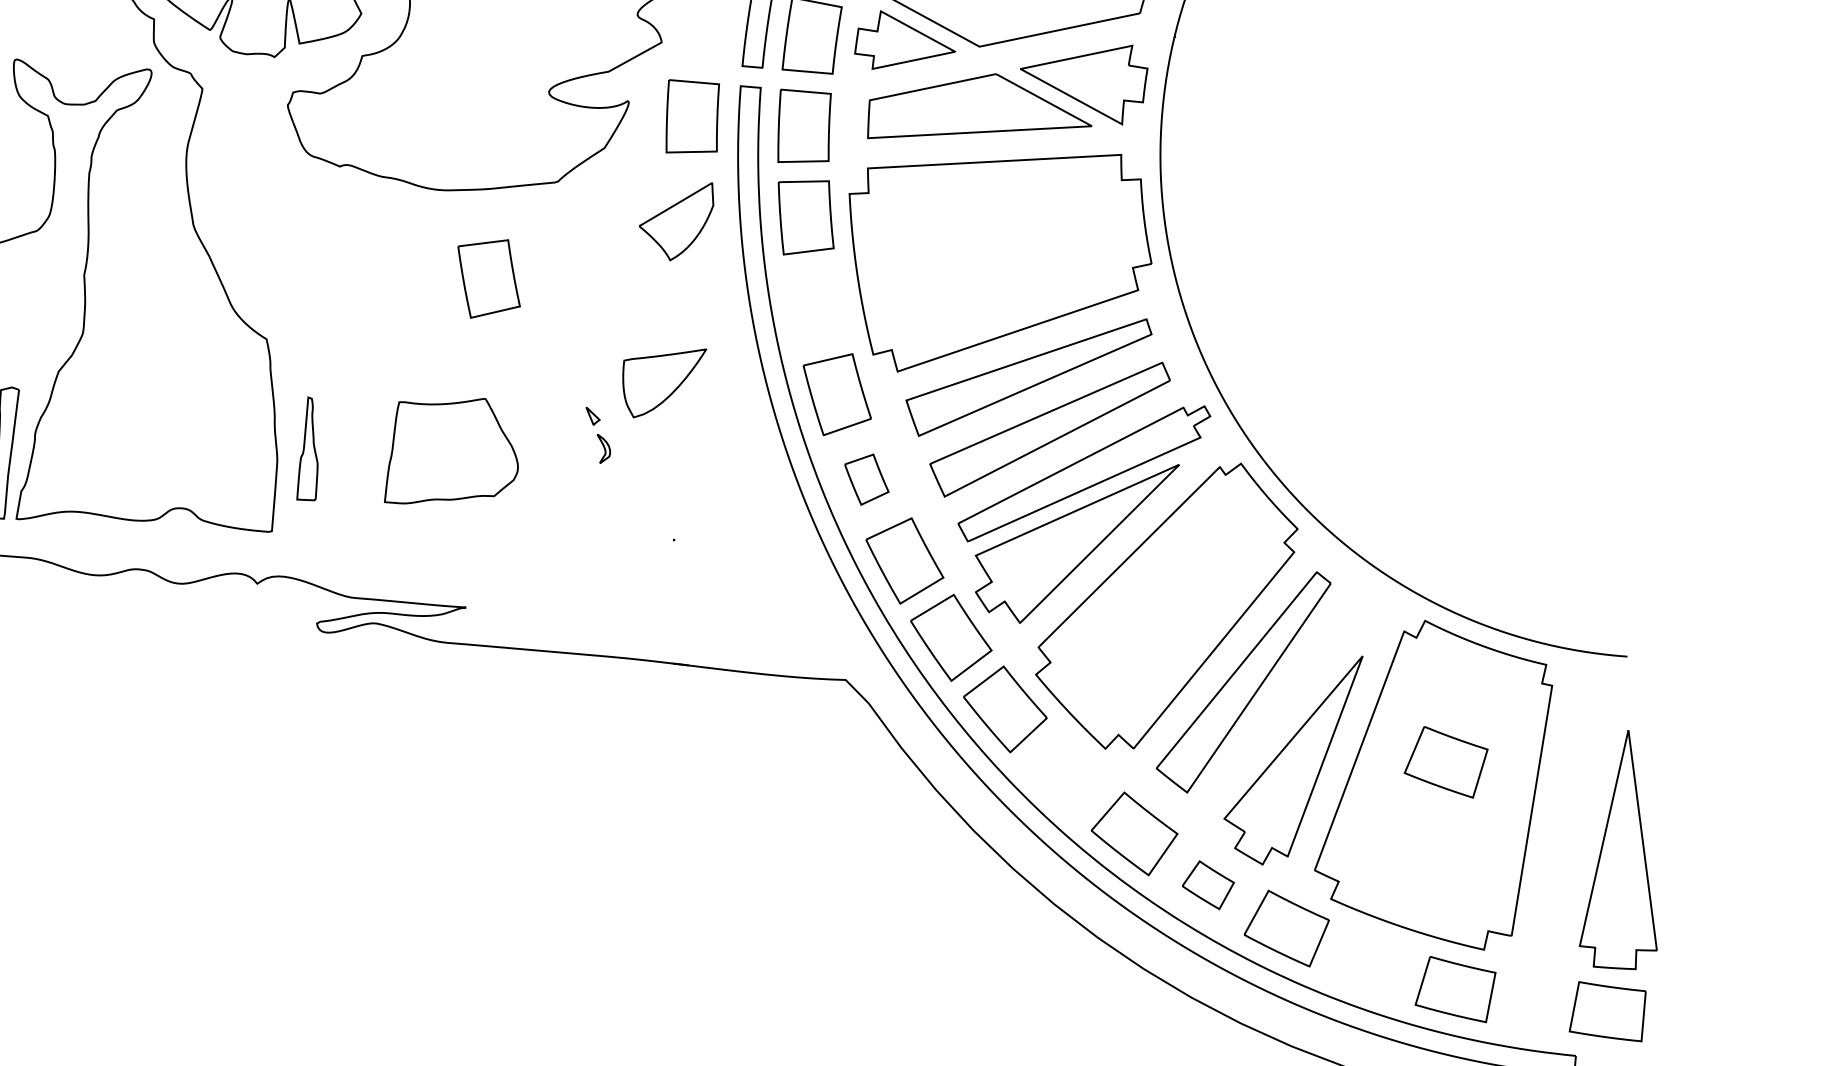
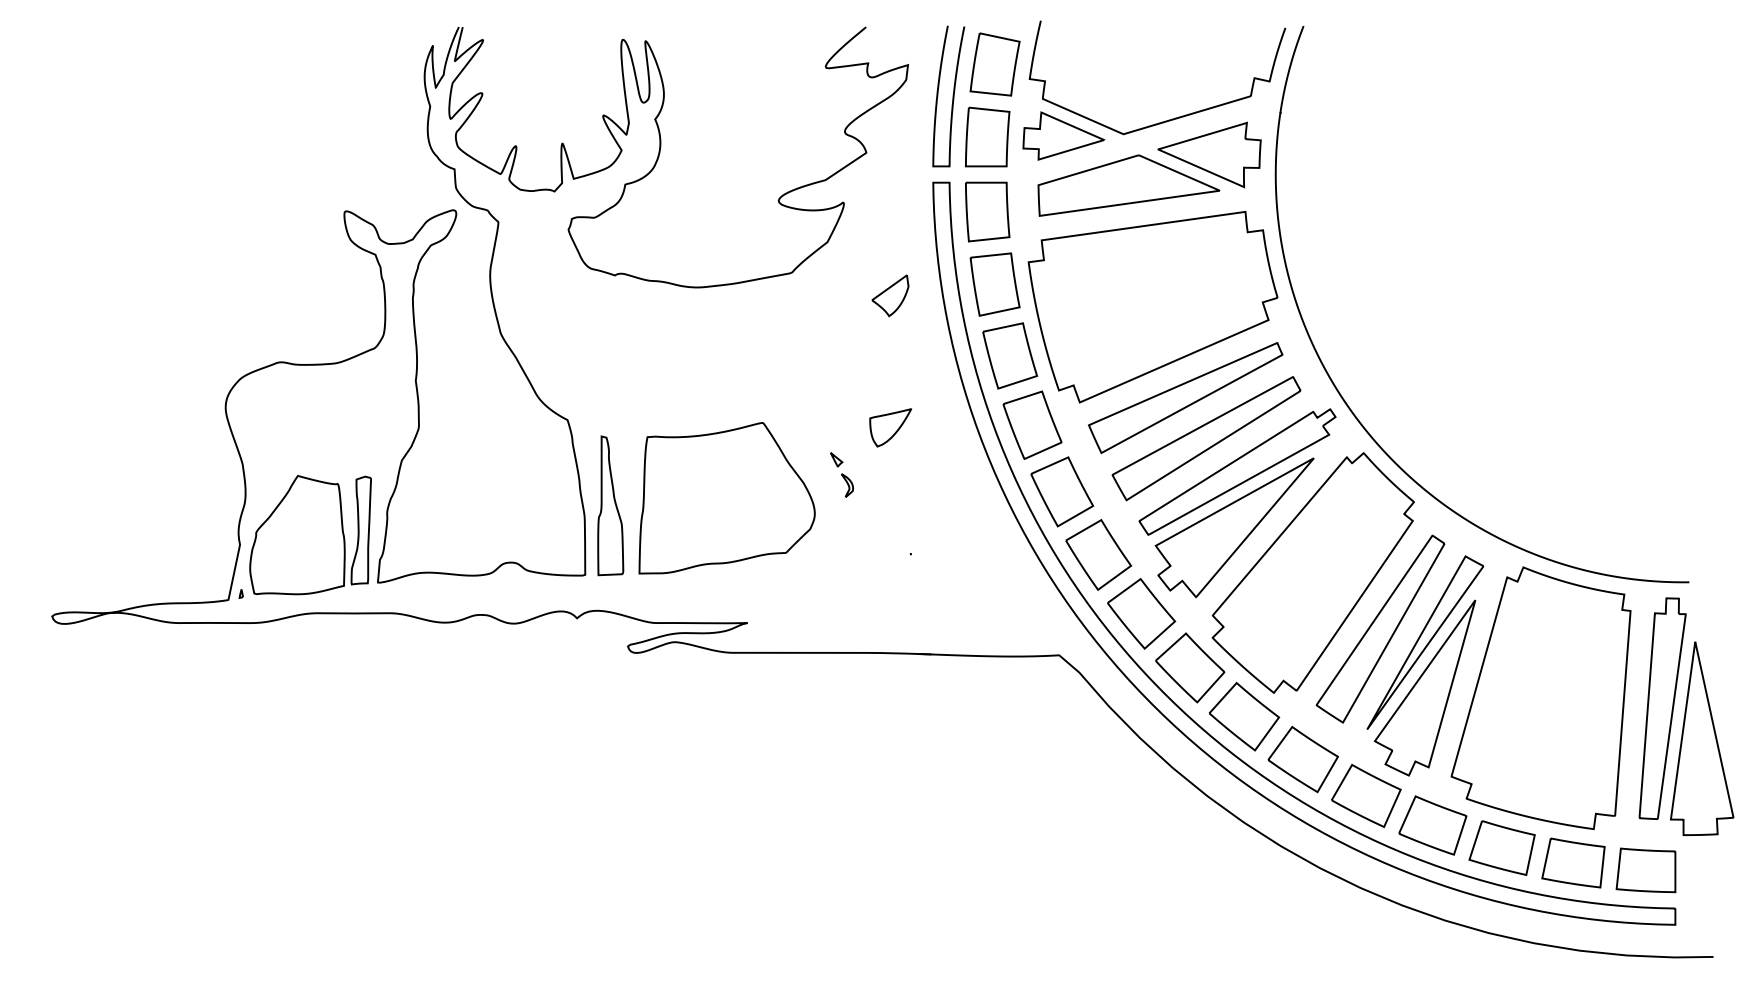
part: (692, 117) -> (896, 211), removed
part: (676, 220) -> (890, 295), size x0.62
part: (489, 278) -> (1010, 355), moved
part: (662, 382) -> (890, 427), size x0.62
part: (310, 448) -> (610, 505), size x1.67
part: (453, 452) -> (726, 498), size x1.67
part: (866, 479) -> (1062, 491), size x1.67
part: (1297, 702) -> (1425, 642), added
part: (1445, 761) -> (1501, 847), moved
part: (1066, 774) -> (1244, 716), added
part: (1581, 808) -> (1662, 708), added
part: (1208, 884) -> (1366, 795), size x1.67
part: (1607, 1011) -> (1645, 870), moved

